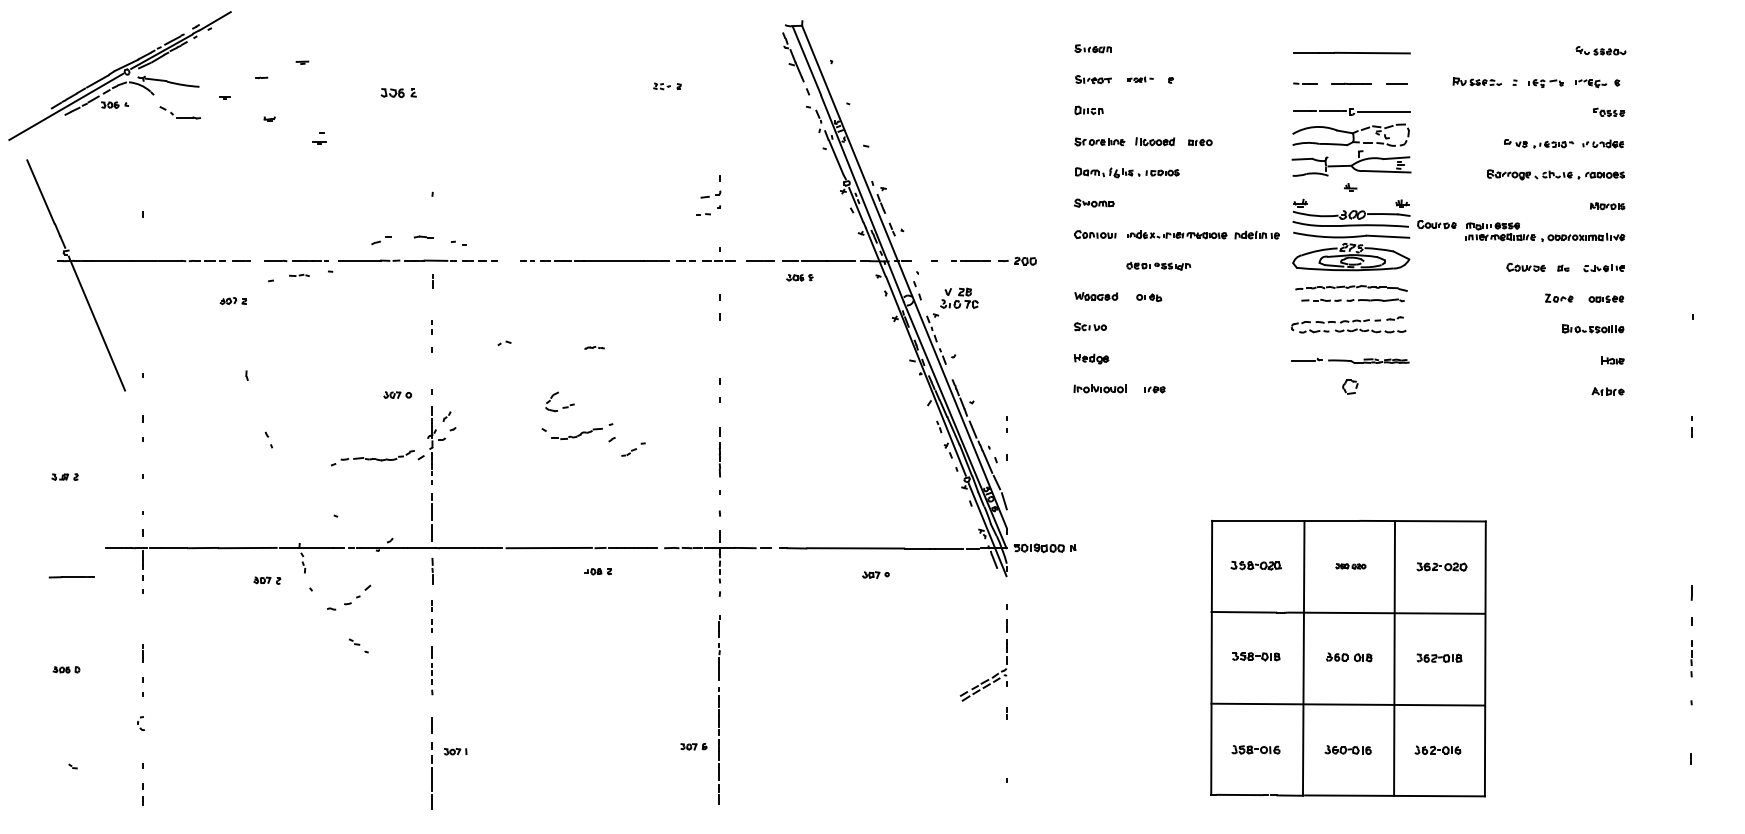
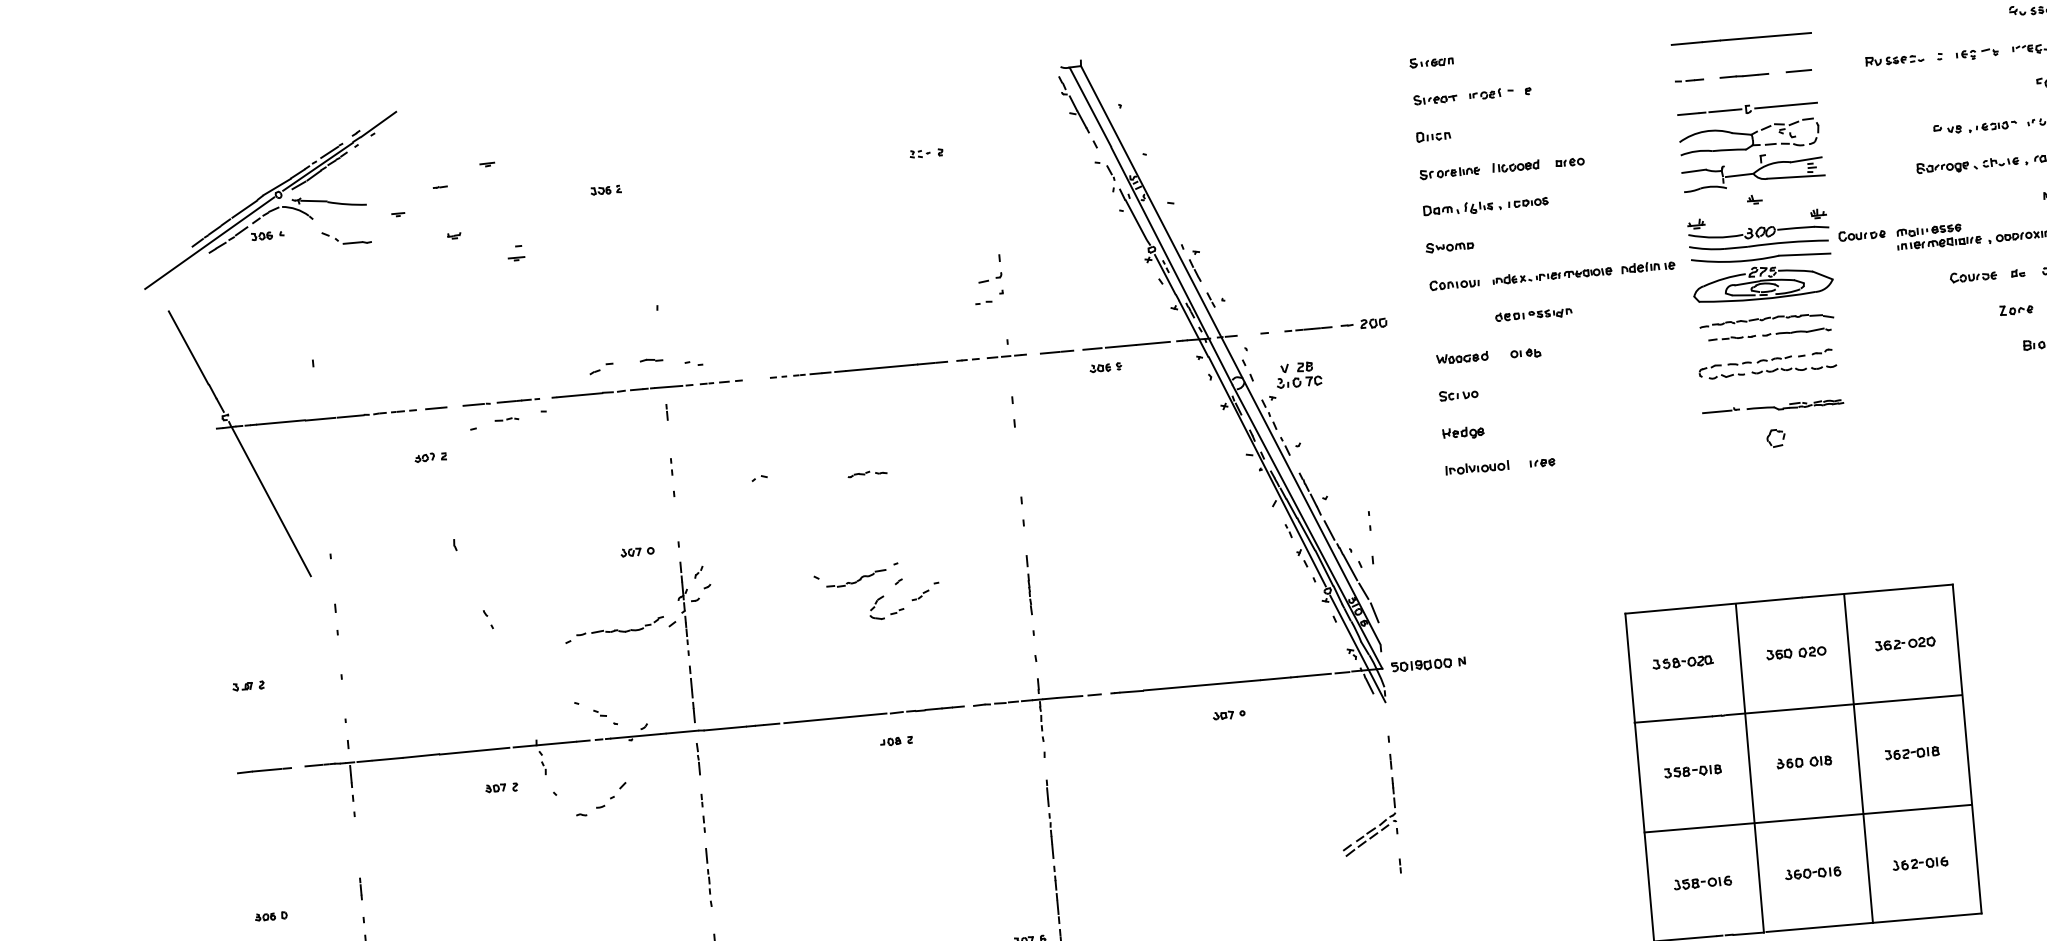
part: (1140, 79) -> (1491, 93), size x1.43
part: (399, 92) -> (606, 189), size x0.71
part: (594, 347) -> (867, 473), size x1.67
part: (562, 407) -> (890, 613), moved
part: (1350, 566) -> (1795, 653), size x1.67
line: (71, 577) -> (264, 770), moved
part: (358, 645) -> (605, 716), moved

